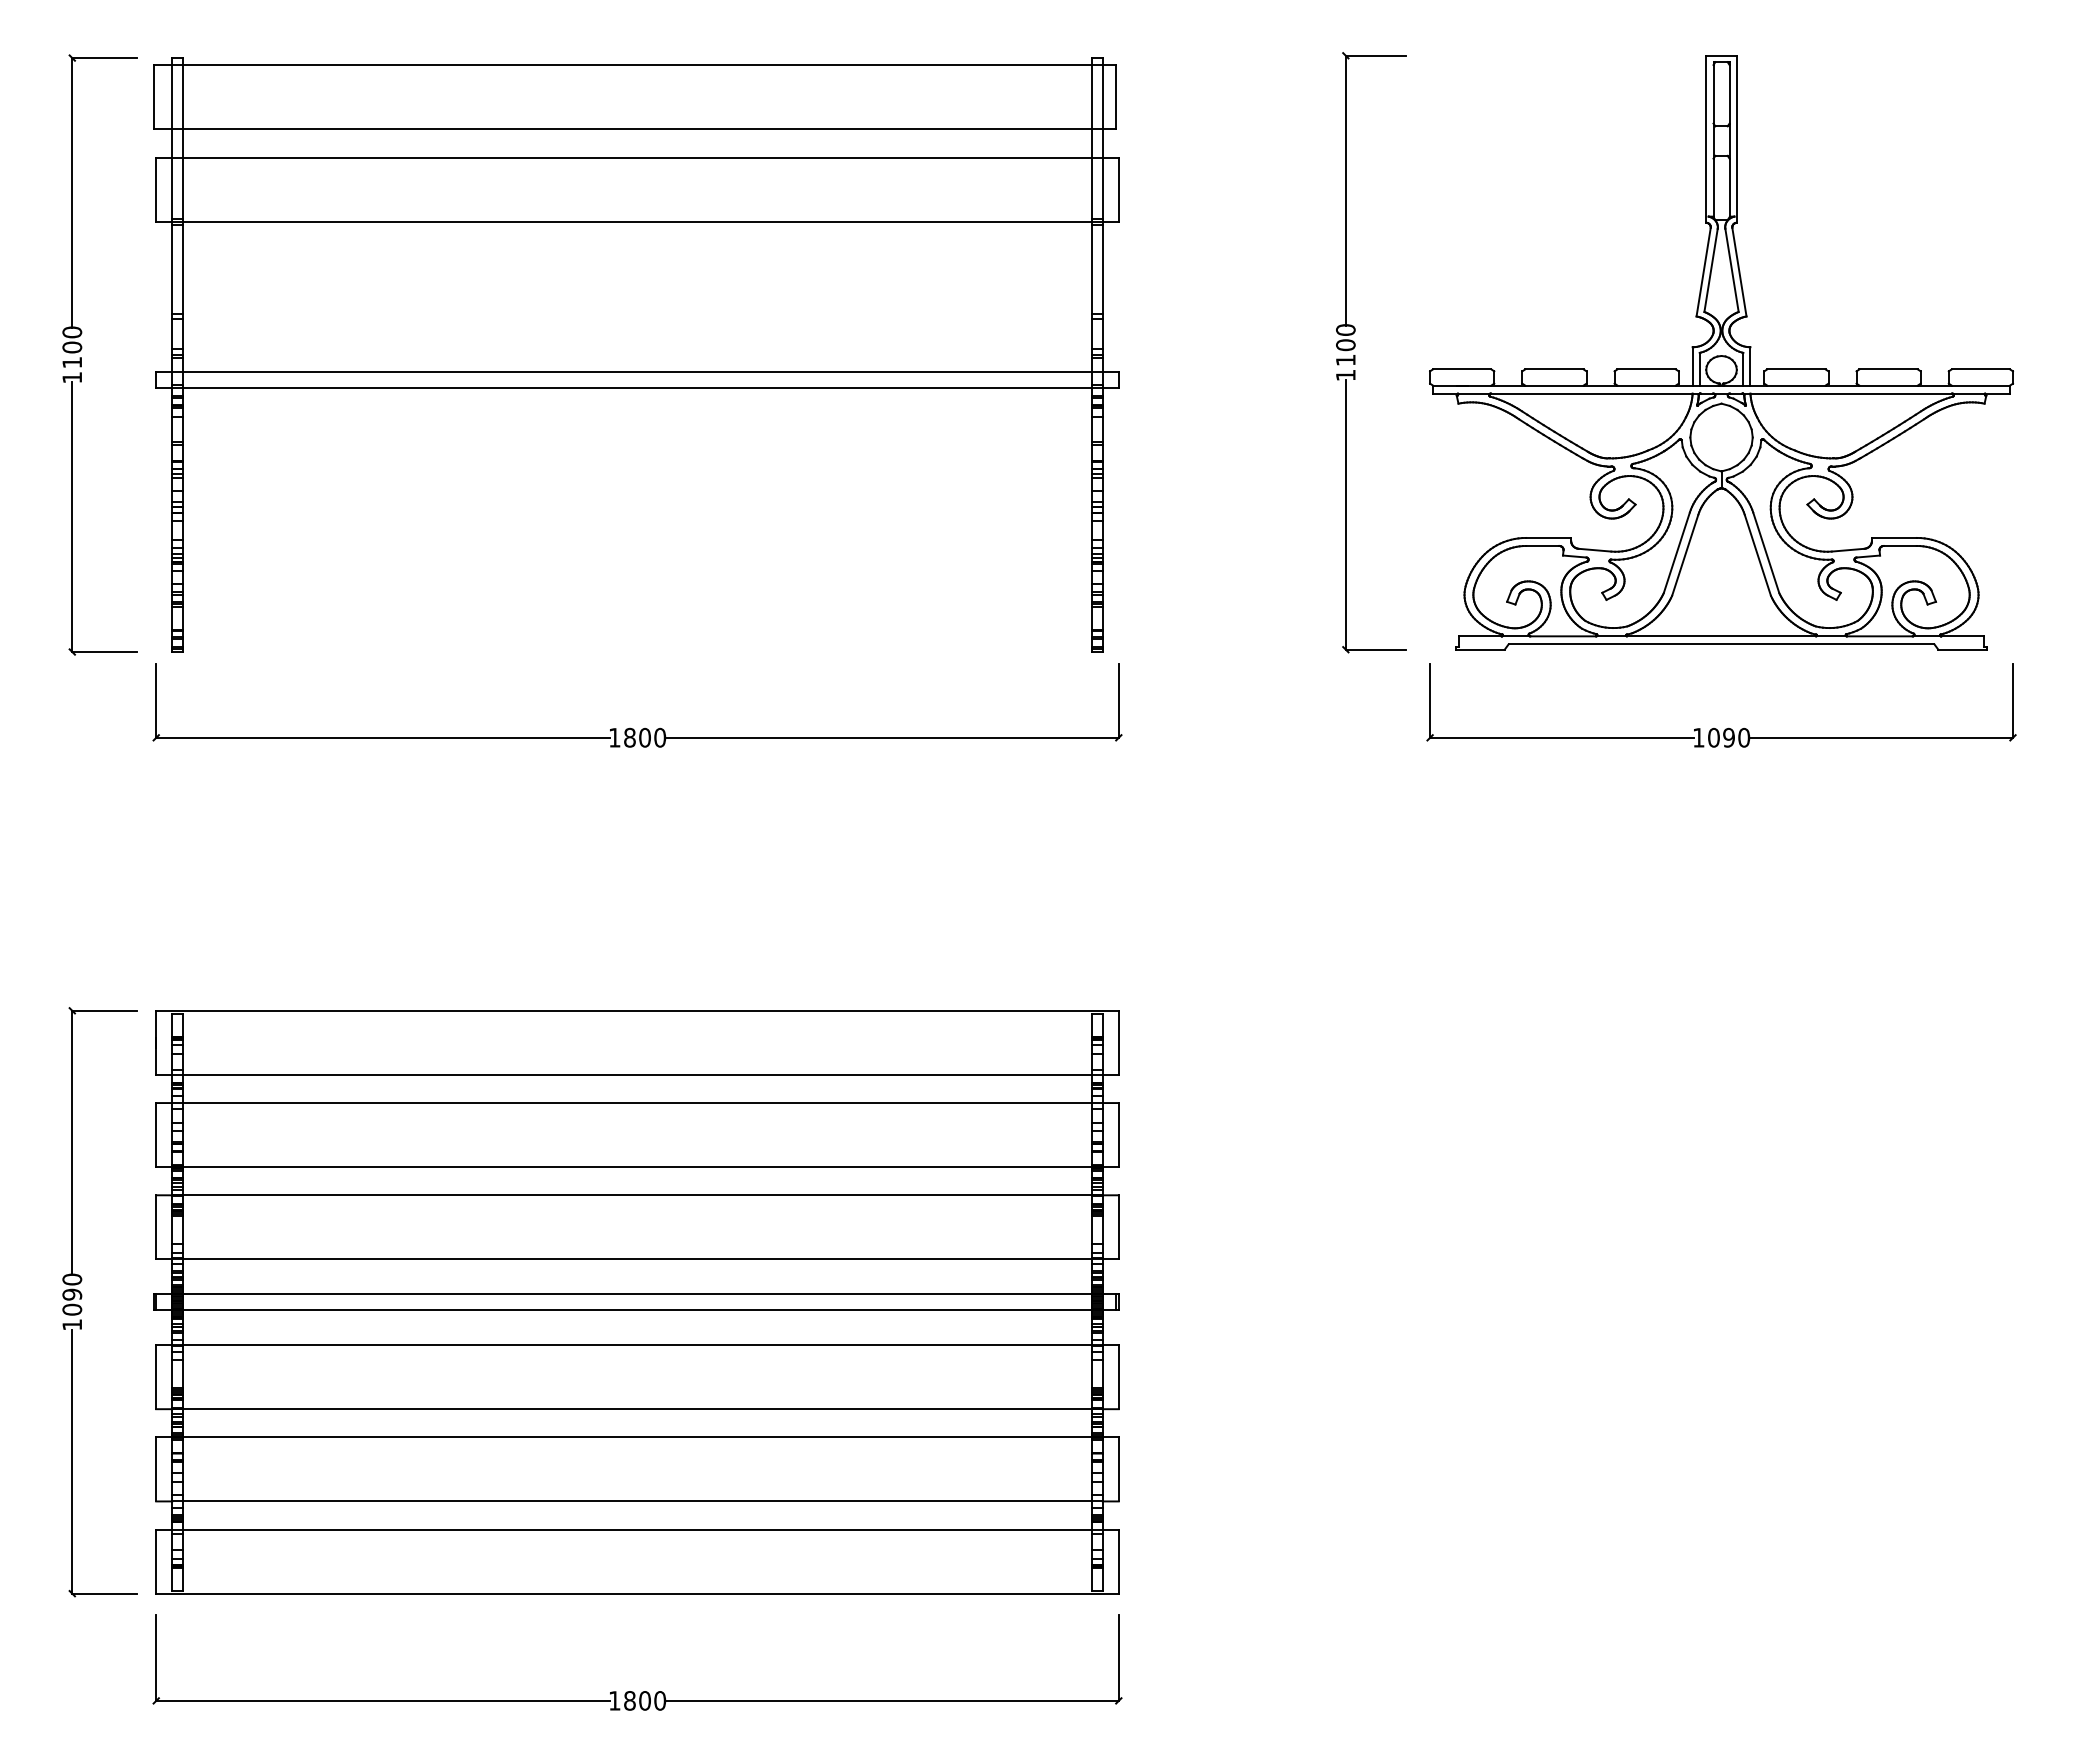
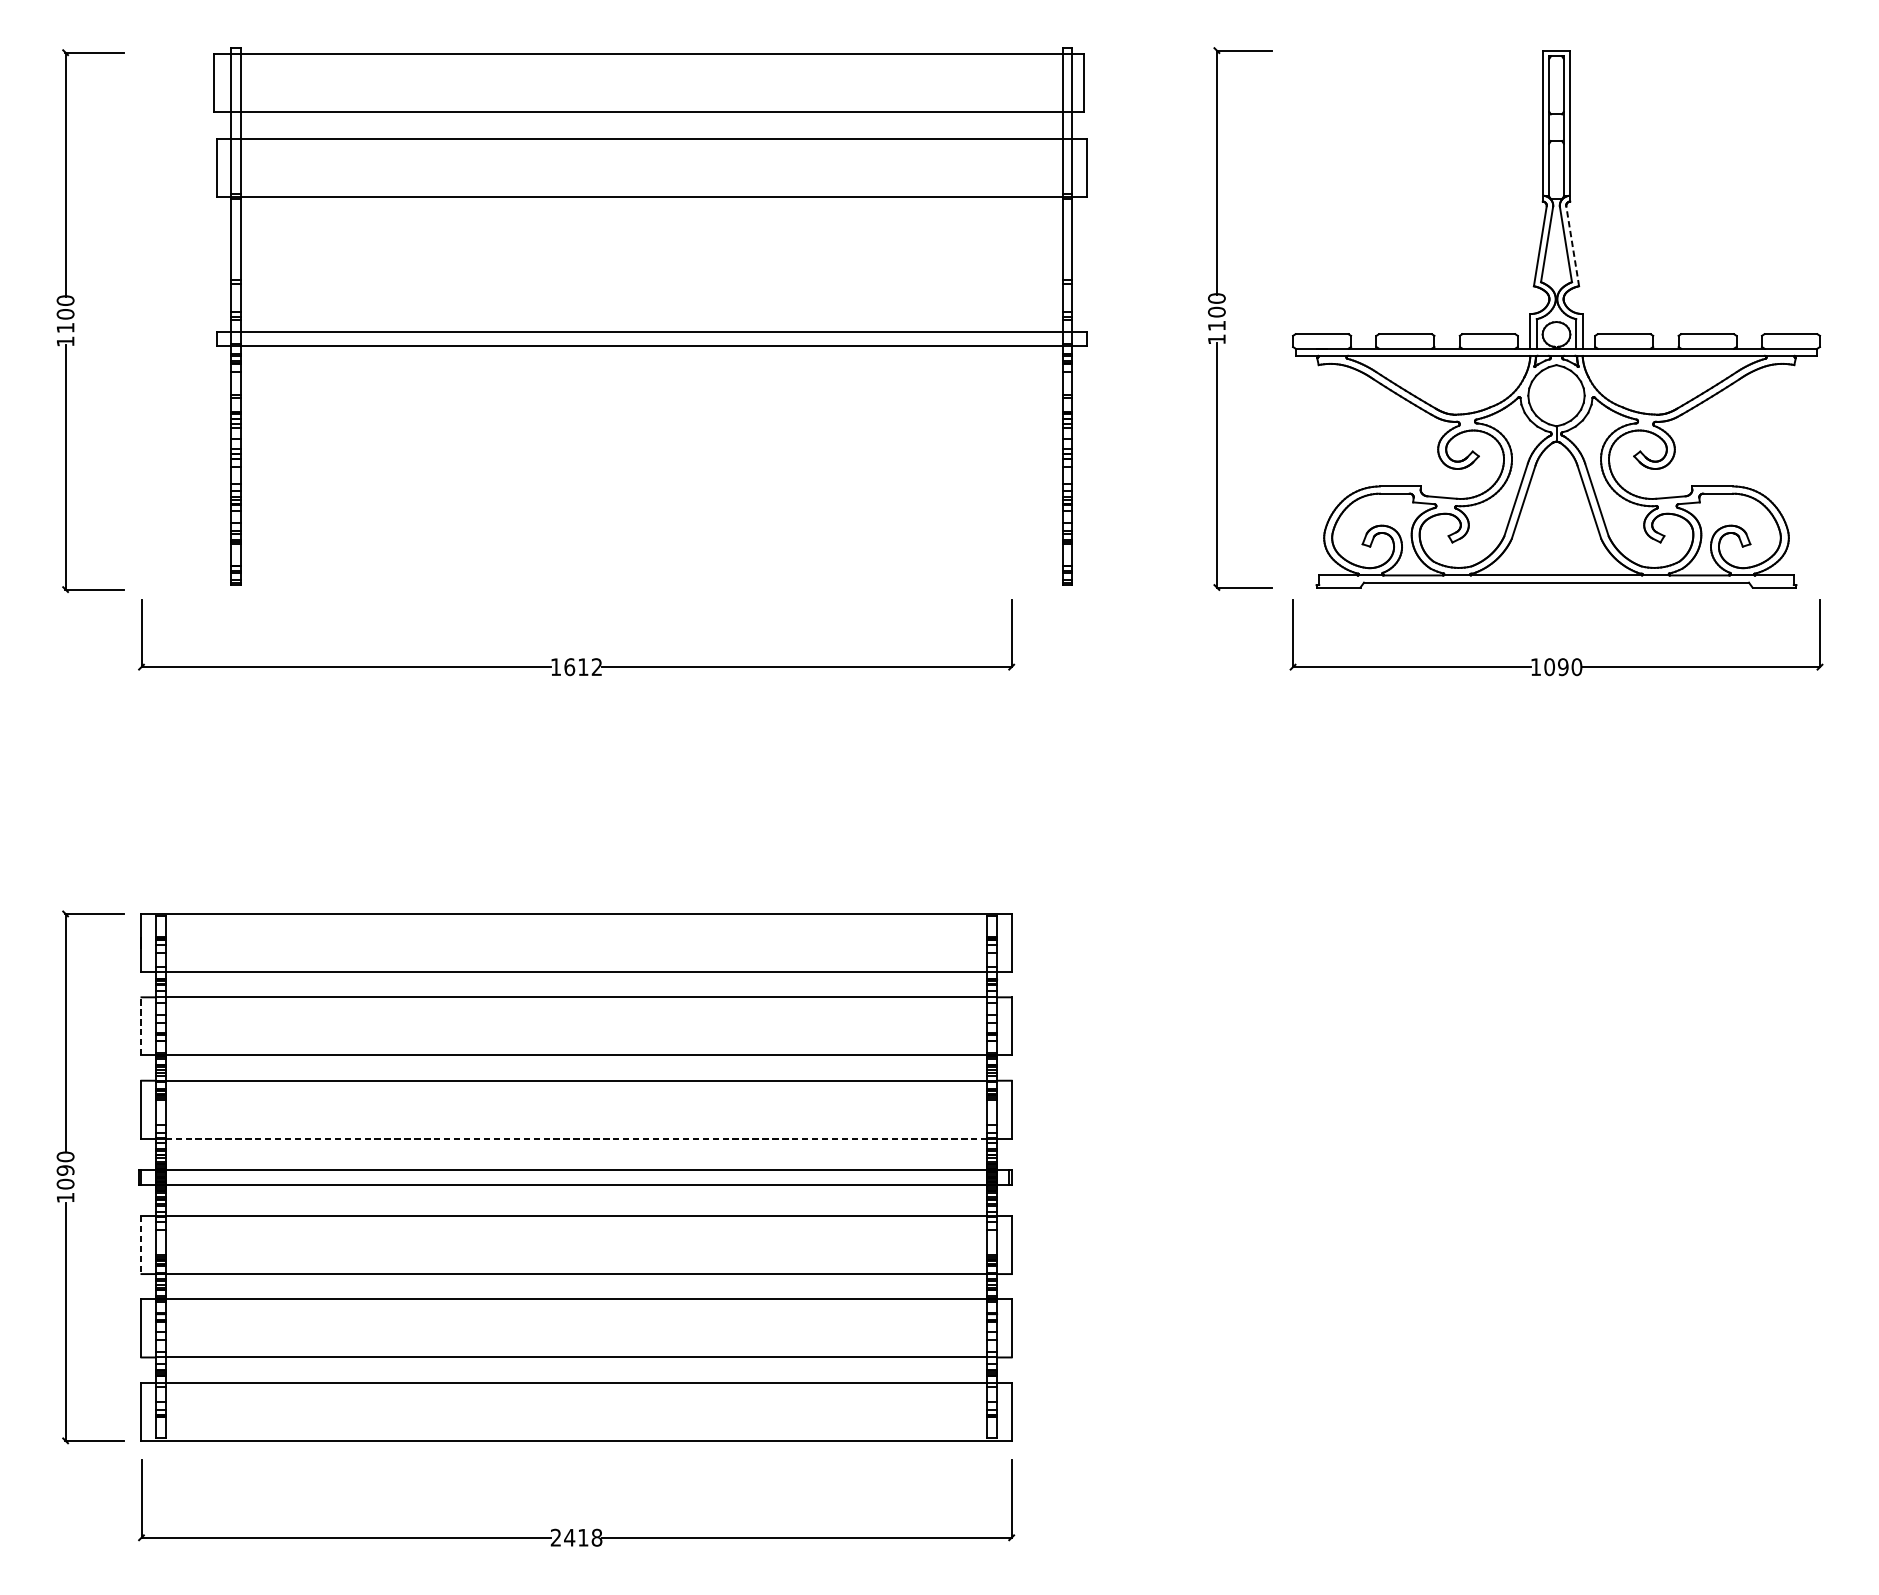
line: (1739, 272) -> (1572, 246), solid -> dashed
part: (636, 354) -> (650, 316), moved
text: (645, 737) -> (583, 666), 1800 -> 1612
line: (156, 1134) -> (141, 1025), solid -> dashed
line: (637, 1259) -> (576, 1138), solid -> dashed
line: (156, 1377) -> (141, 1245), solid -> dashed
text: (637, 1700) -> (576, 1537), 1800 -> 2418

